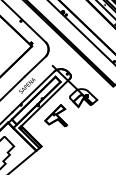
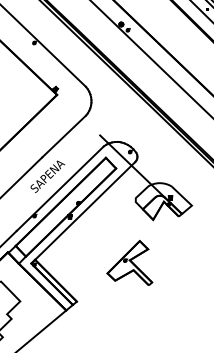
part: (56, 115) -> (130, 262), moved

